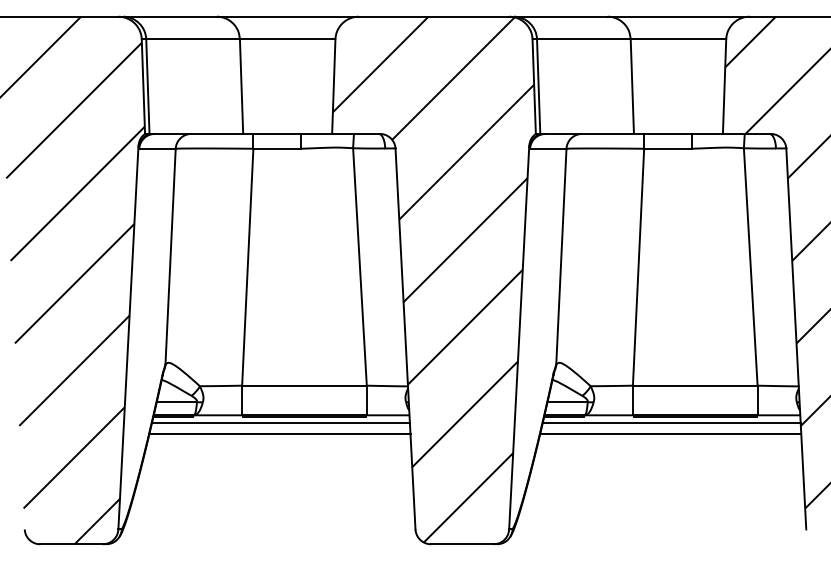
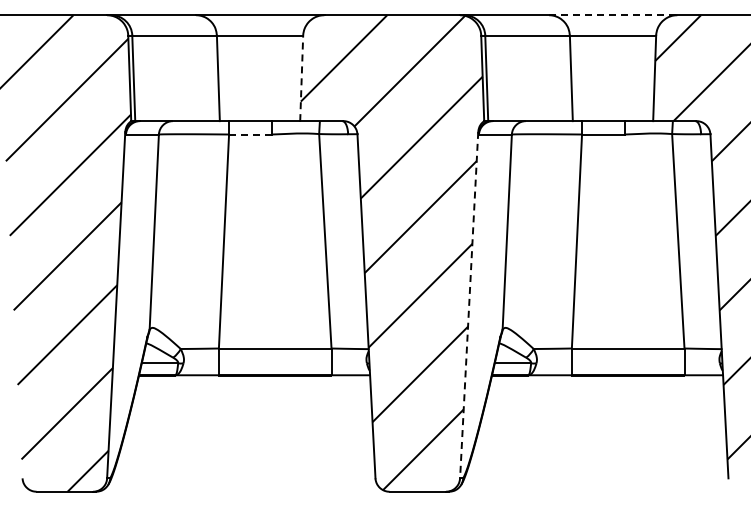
line: (678, 17) -> (613, 15), solid -> dashed
line: (333, 86) -> (301, 78), solid -> dashed
line: (277, 148) -> (250, 134), solid -> dashed
line: (519, 338) -> (469, 305), solid -> dashed
line: (280, 423) -> (253, 382), removed
line: (671, 423) -> (606, 382), removed
line: (279, 434) -> (252, 392), removed
line: (670, 434) -> (605, 392), removed

